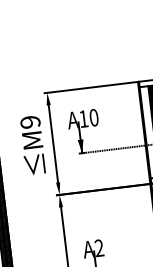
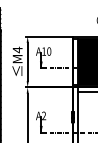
text: (29, 121) -> (17, 49), M9 -> M4

